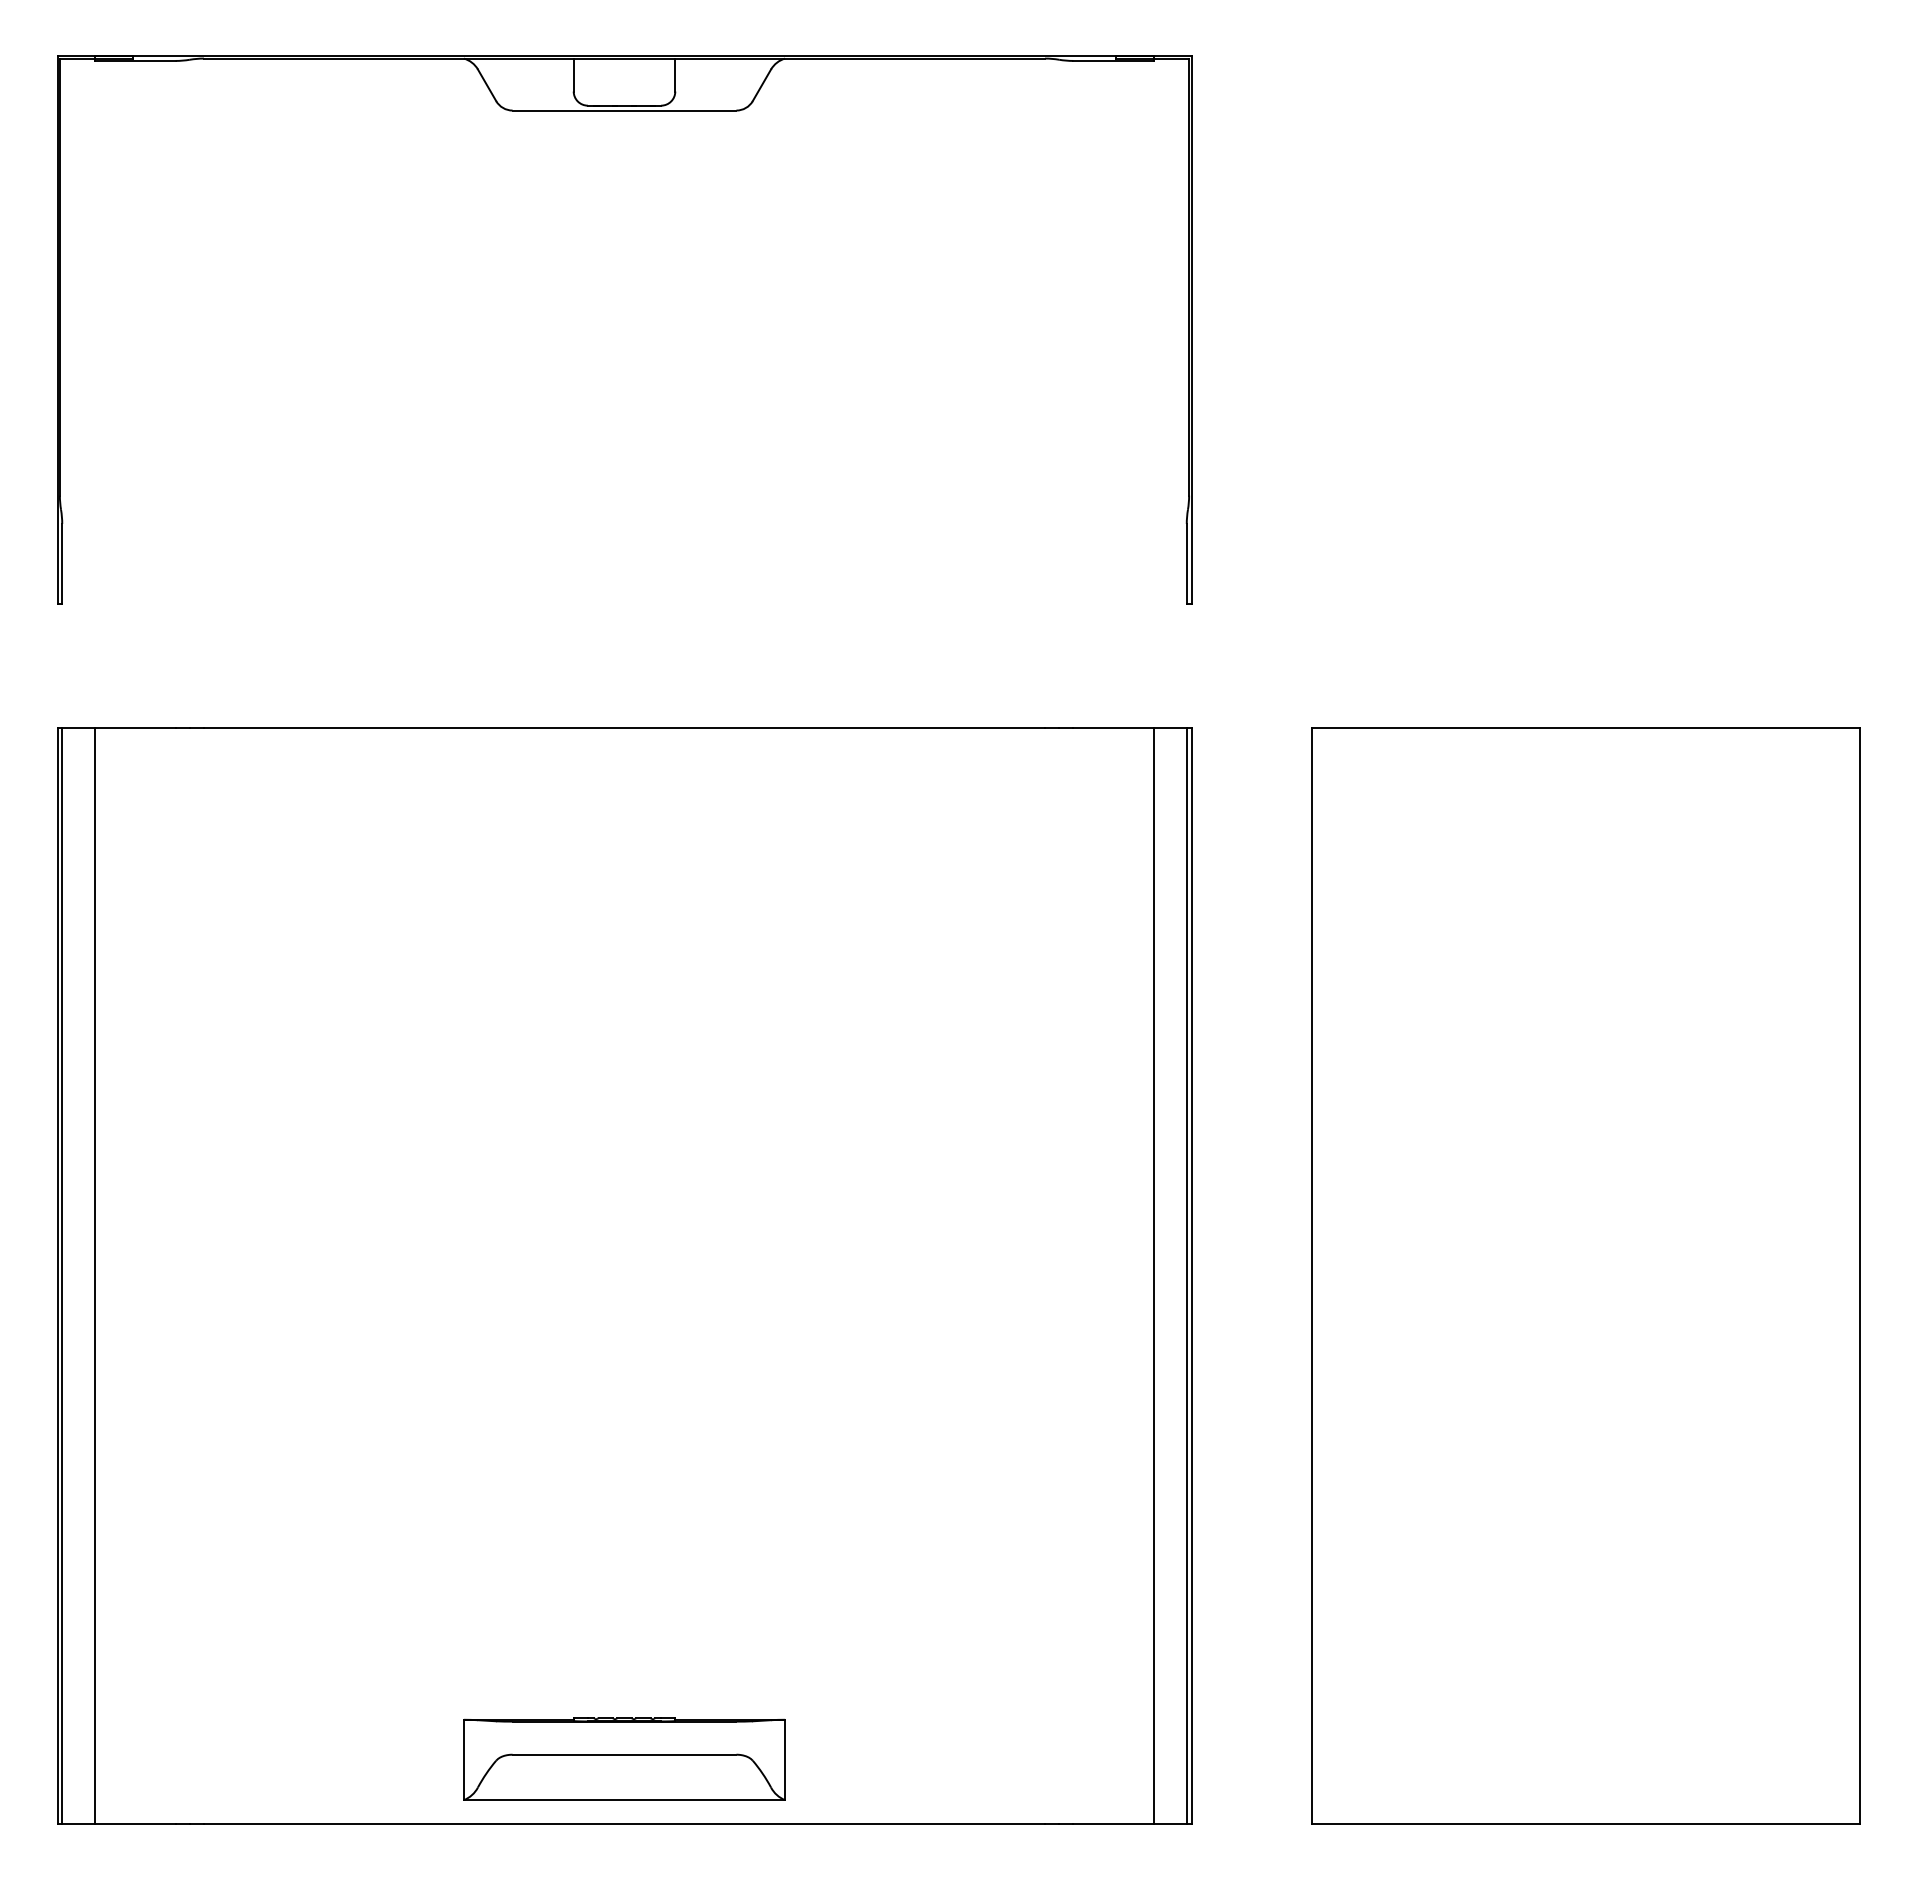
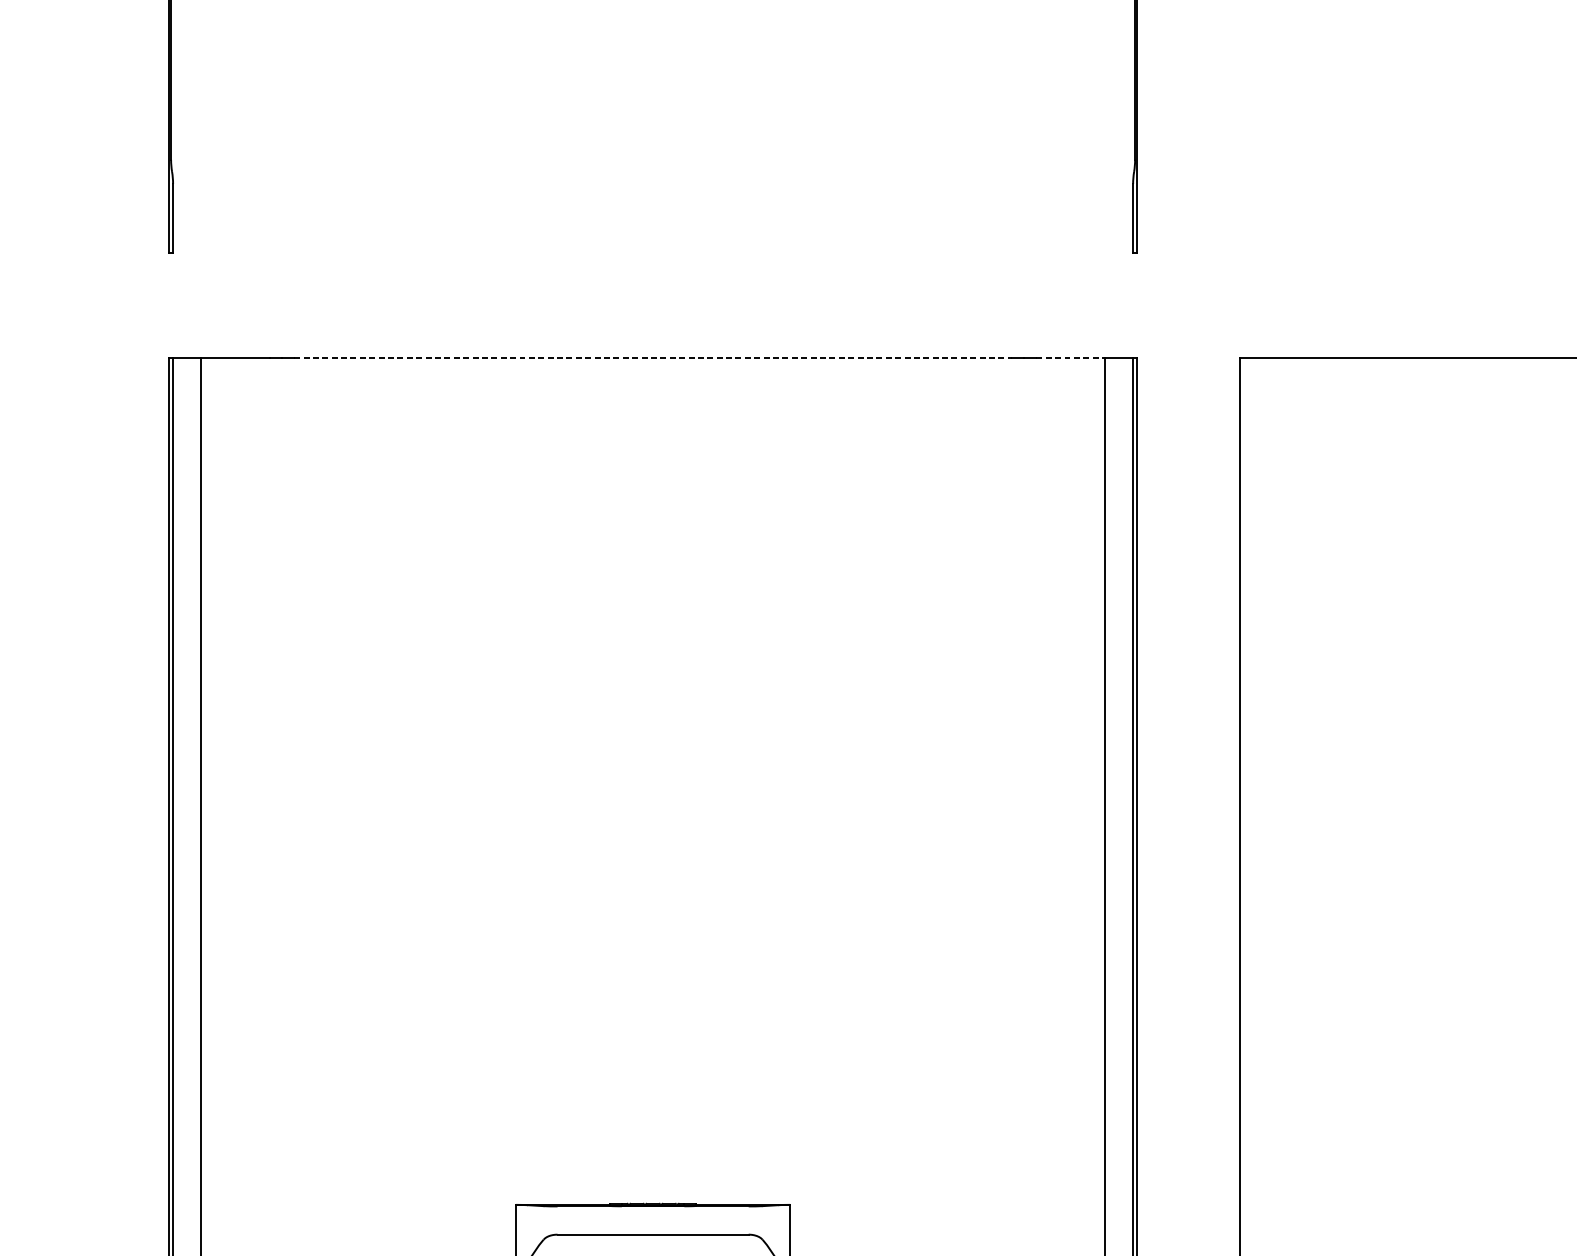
line: (624, 727) -> (653, 357), solid -> dashed
line: (1114, 727) -> (1071, 357), solid -> dashed

